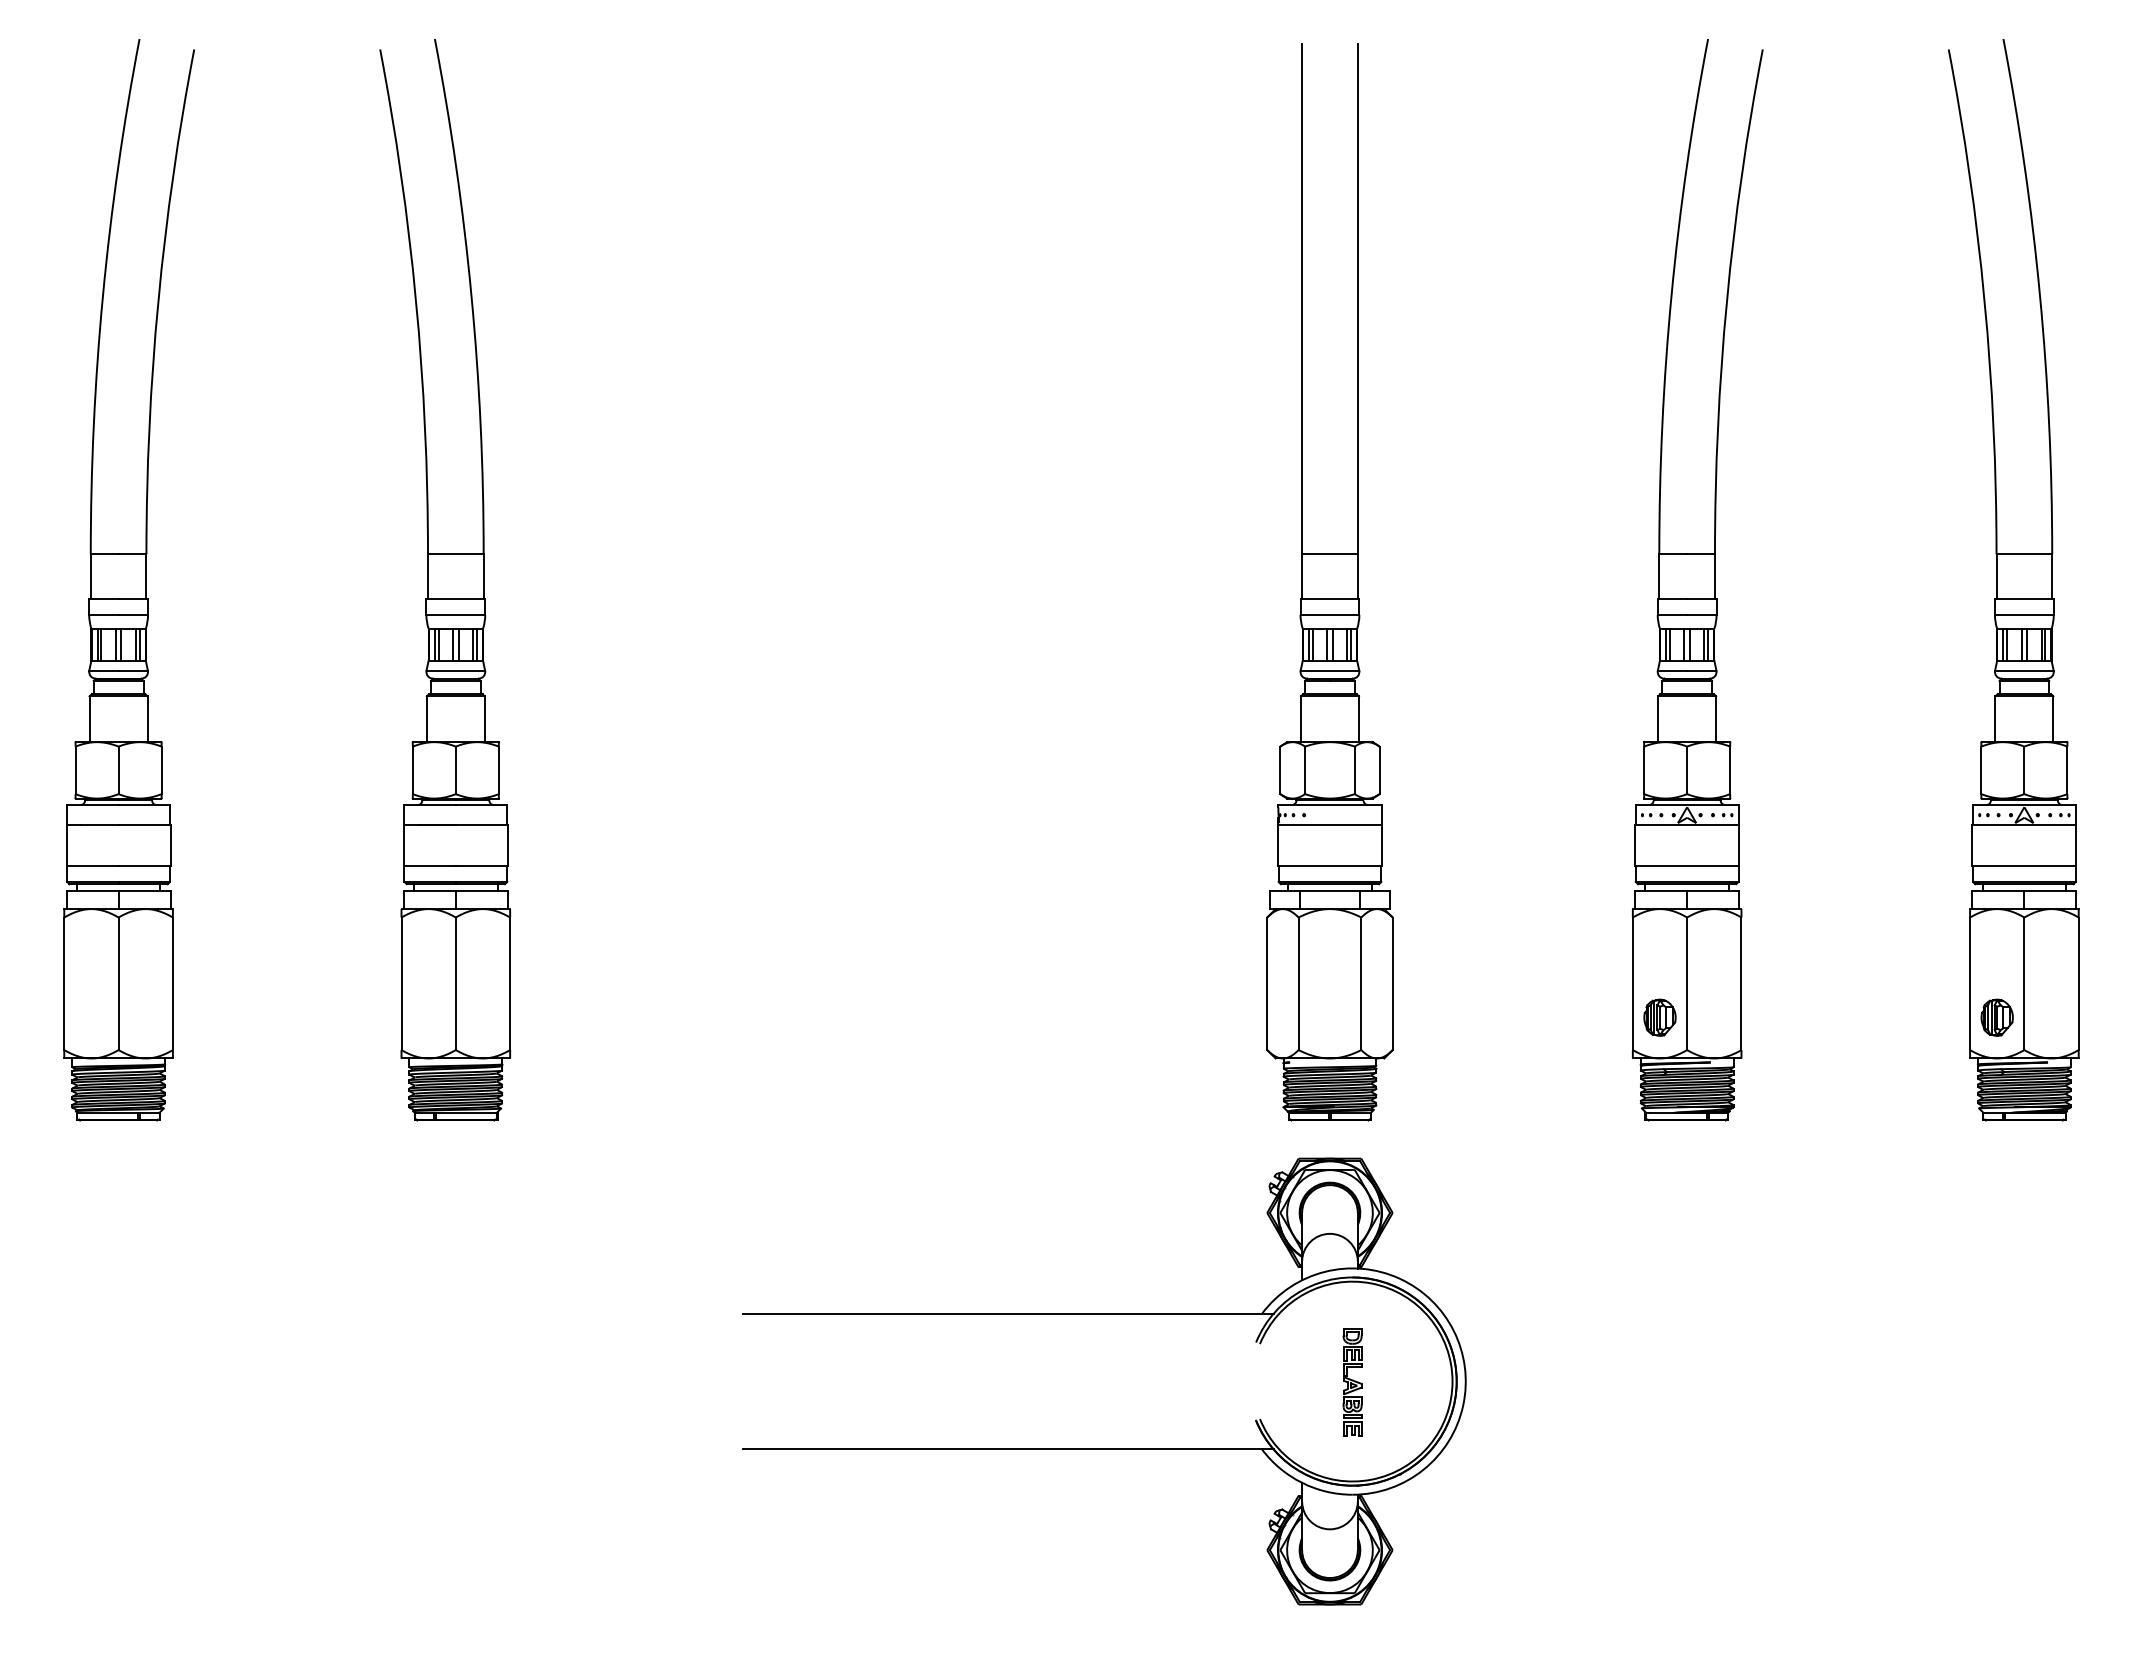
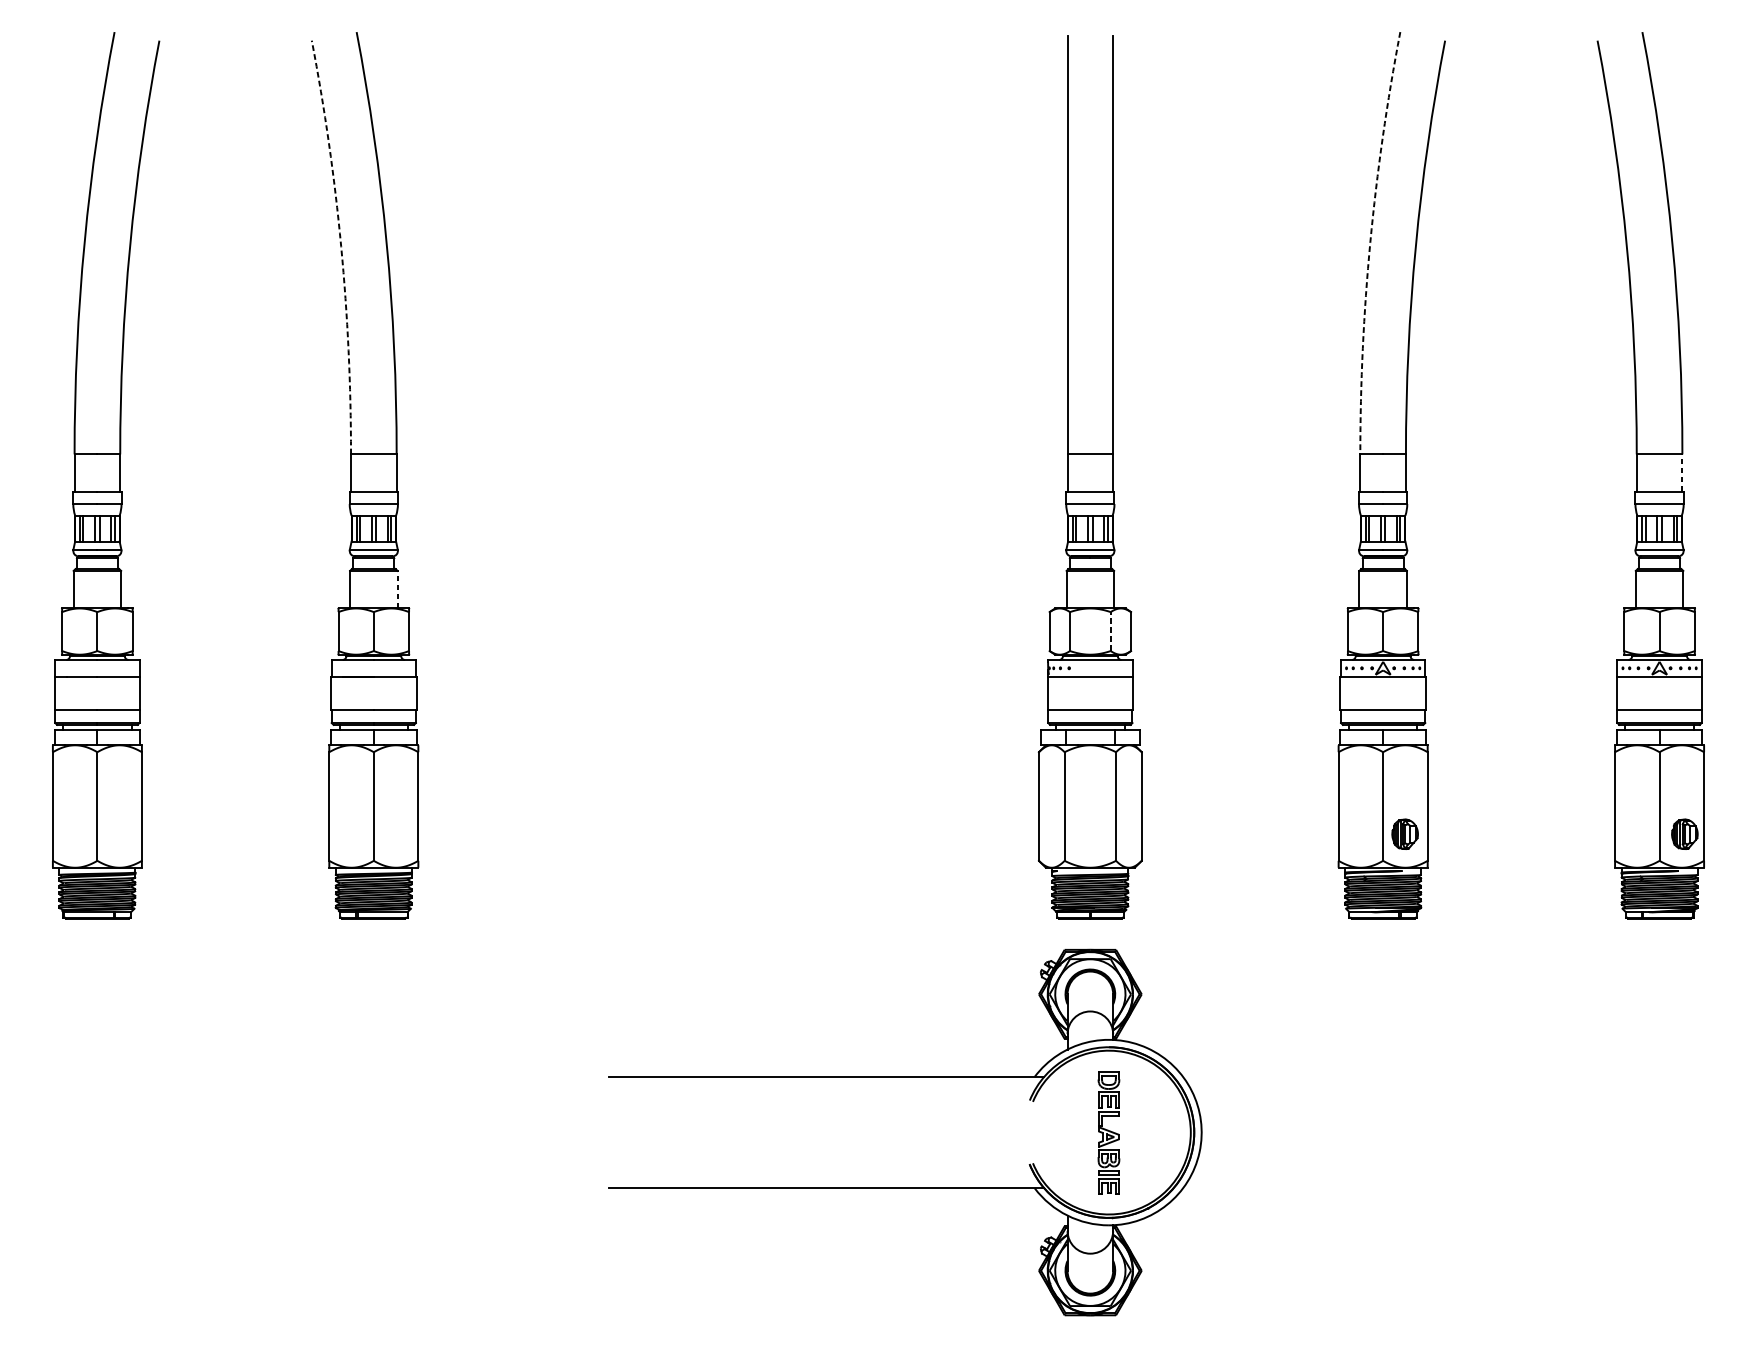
arc: (1671, 295) -> (1370, 242), solid -> dashed
arc: (416, 300) -> (341, 246), solid -> dashed
line: (2052, 576) -> (1682, 472), solid -> dashed
line: (484, 719) -> (397, 589), solid -> dashed
line: (1354, 770) -> (1110, 631), solid -> dashed
part: (1659, 1017) -> (1404, 834), moved
part: (1996, 1017) -> (1684, 834), moved
part: (1352, 1382) -> (1108, 1133), size x1.4

